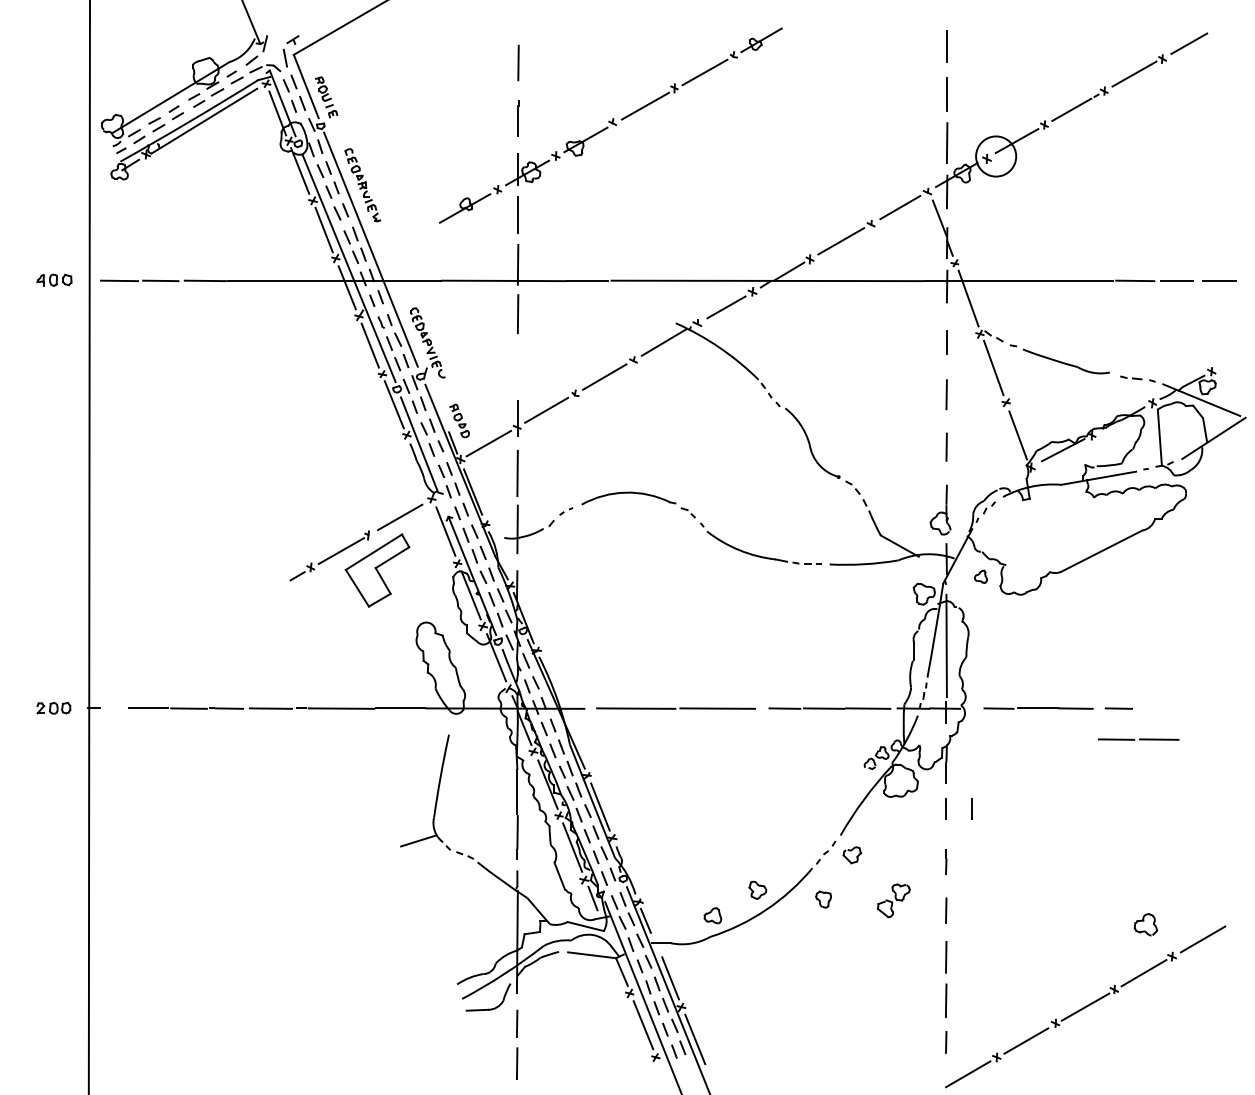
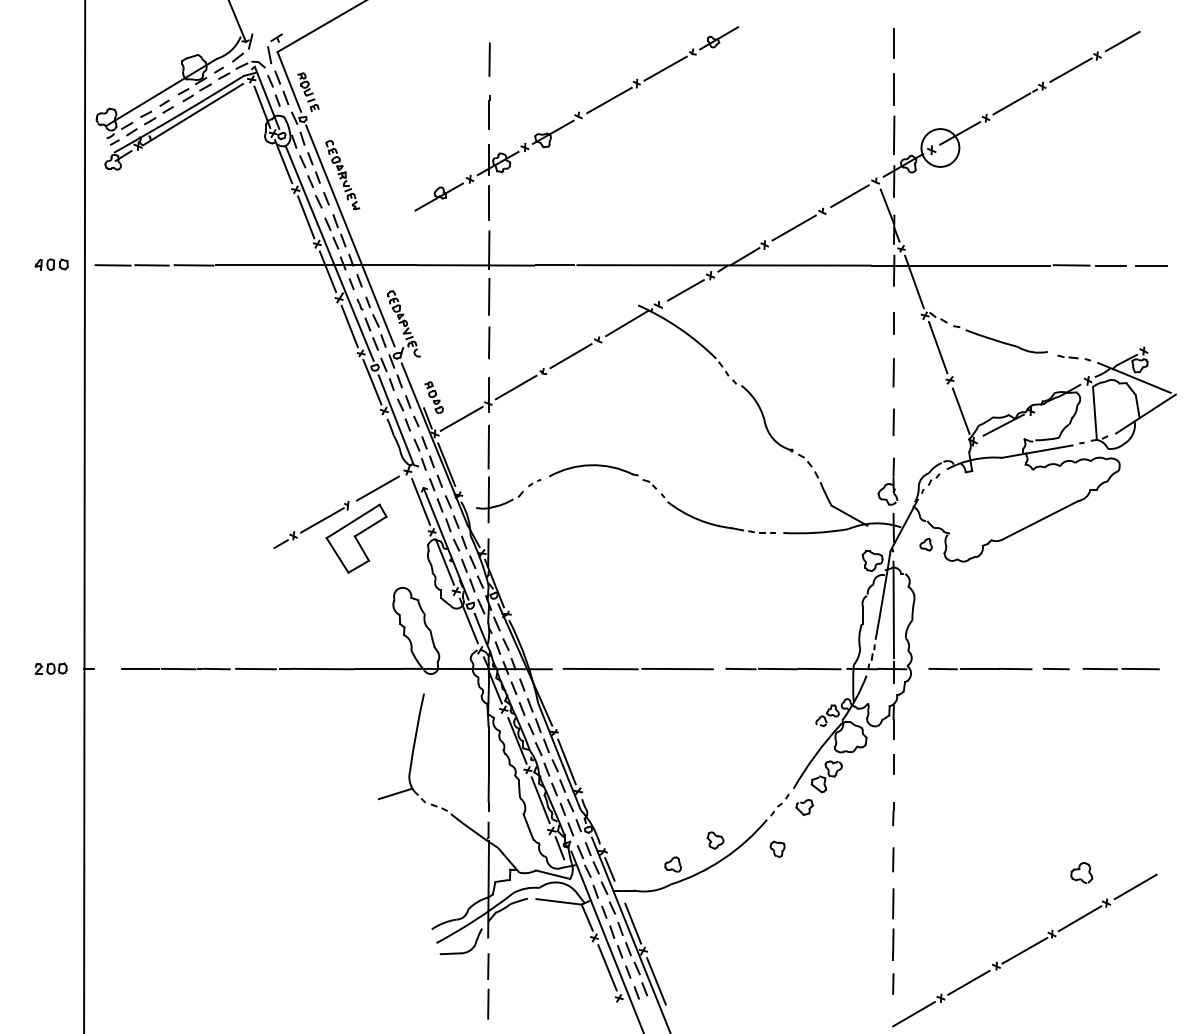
line: (517, 362) -> (488, 342), added
line: (1139, 739) -> (1121, 668), moved
line: (971, 808) -> (917, 763), removed
part: (893, 900) -> (826, 776), moved

